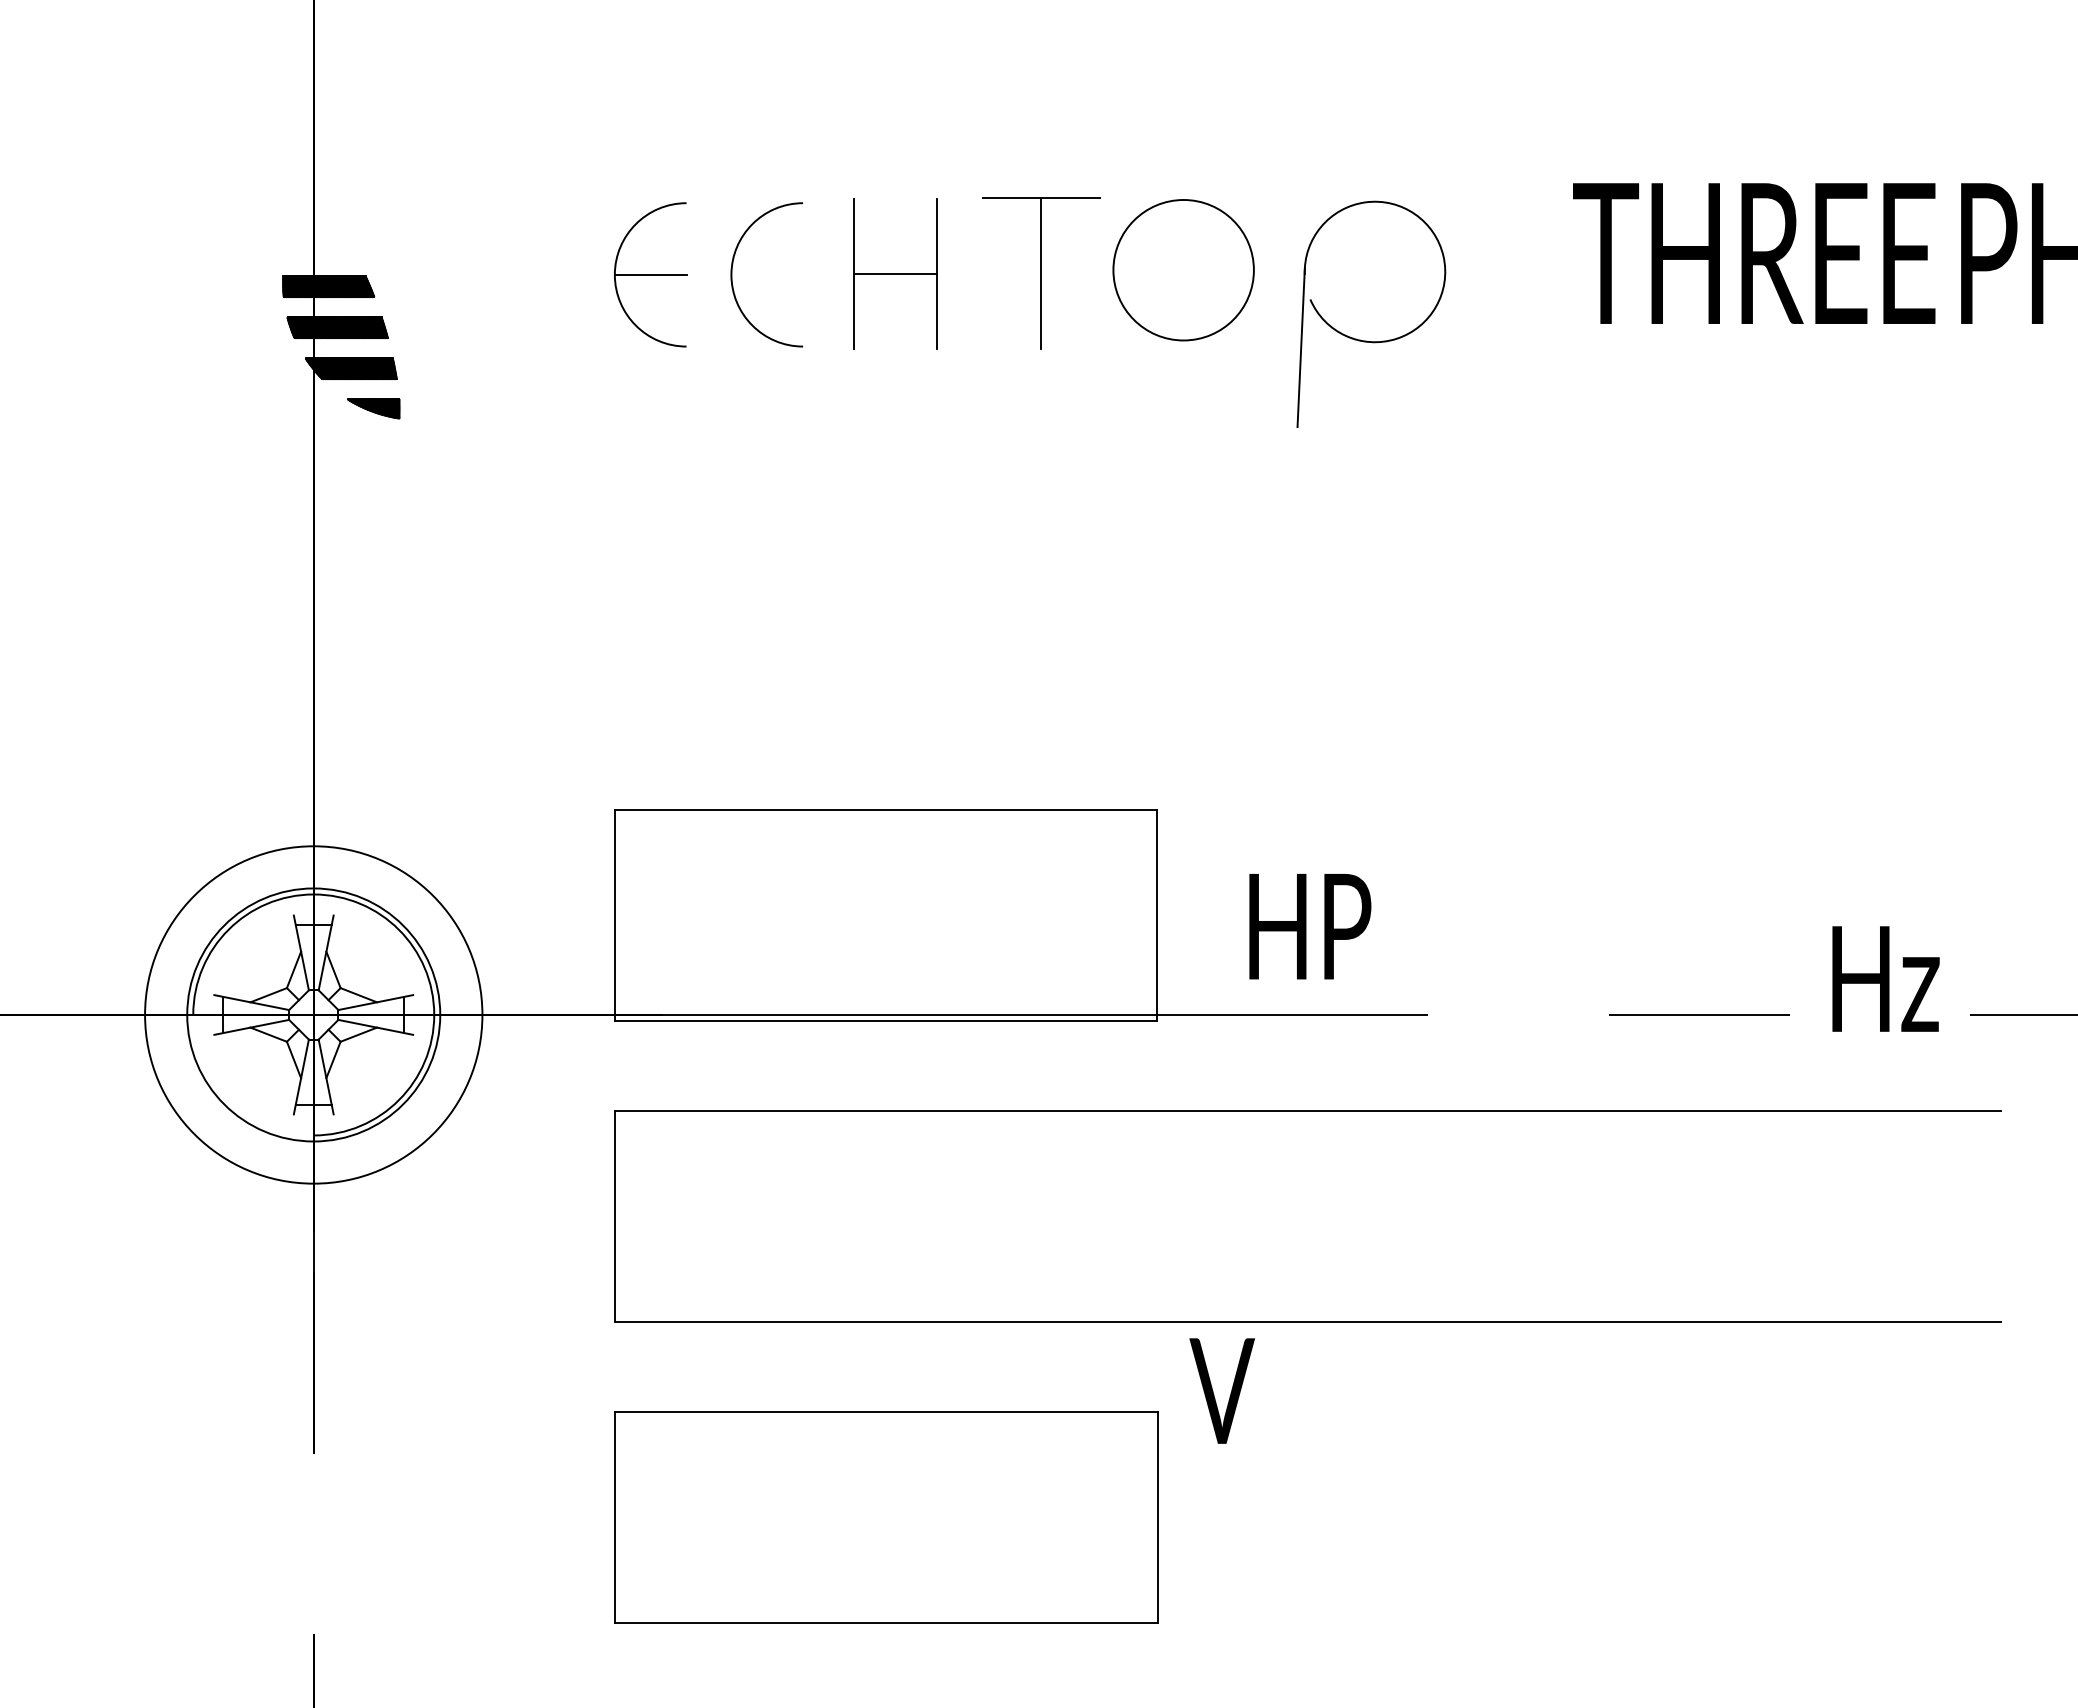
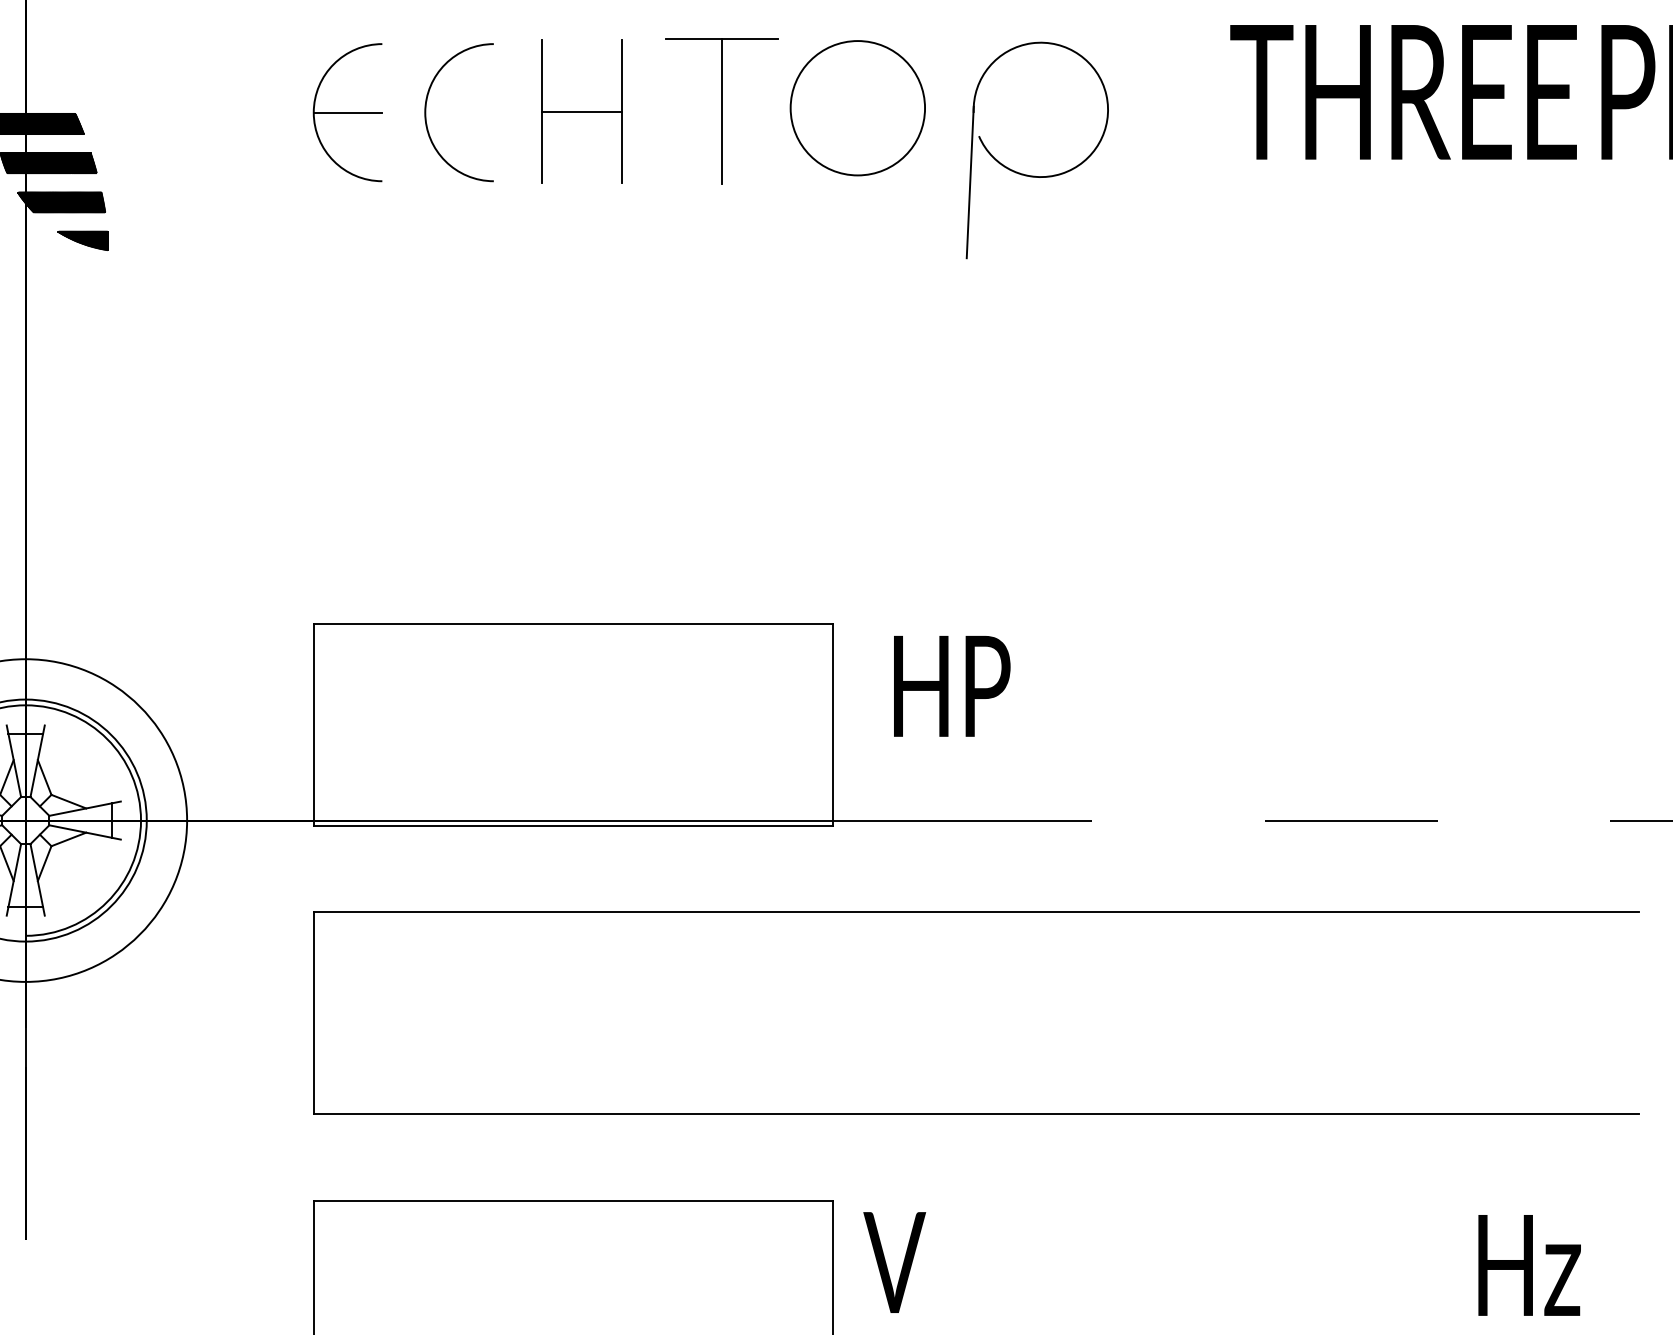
text: (1310, 926) -> (952, 686), moved
text: (1885, 978) -> (1529, 1264), moved
text: (1221, 1390) -> (894, 1262), moved

